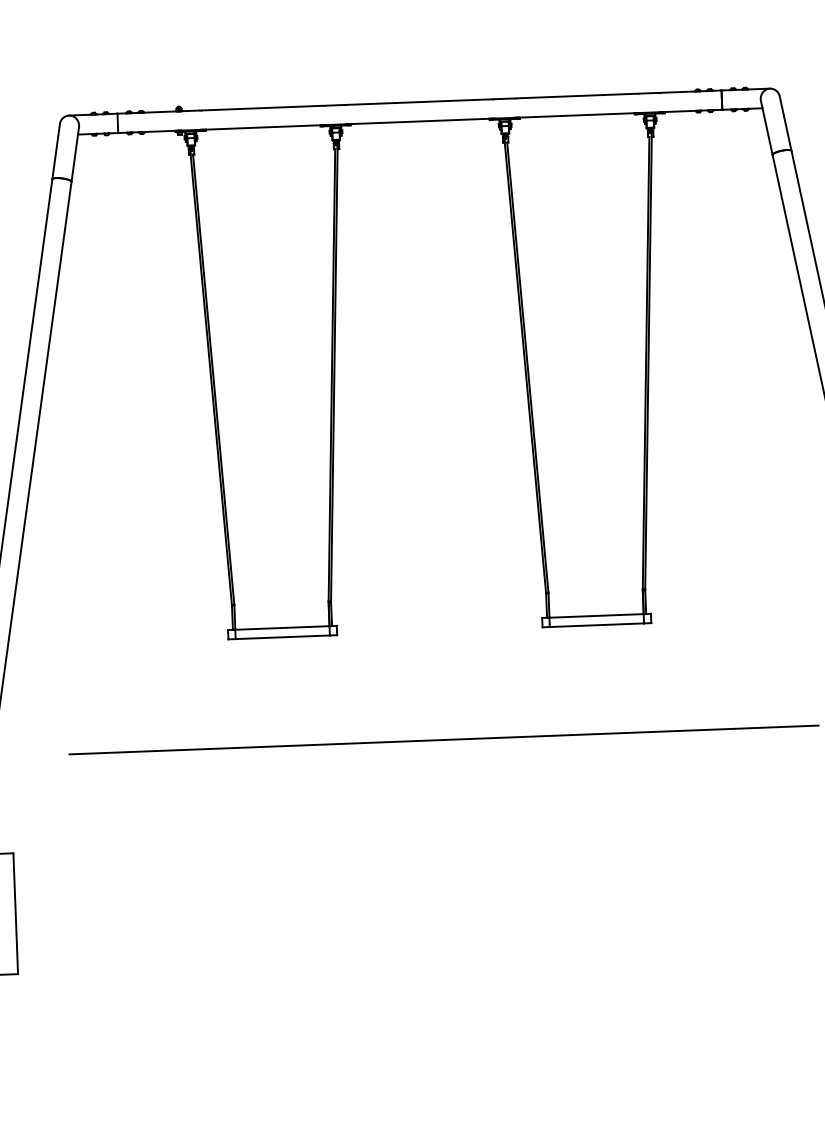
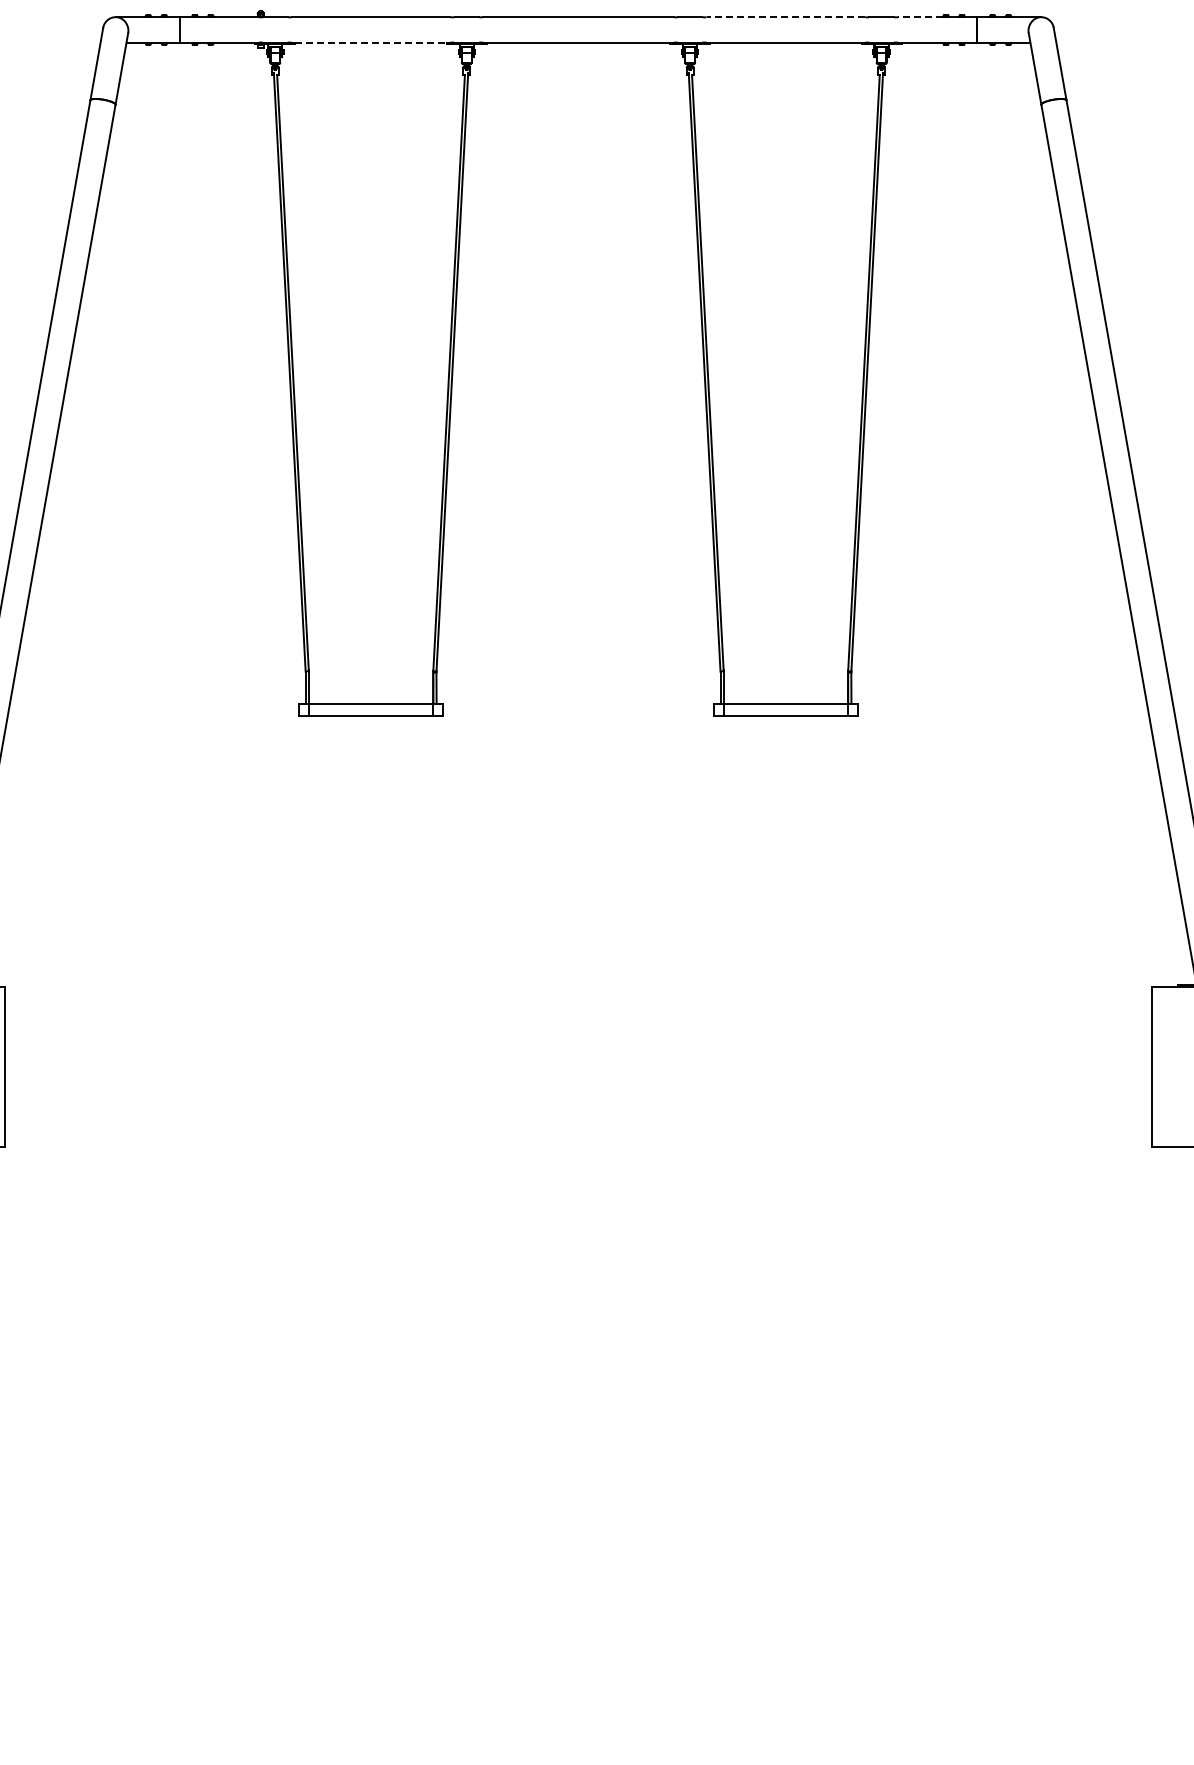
line: (677, 92) -> (919, 17), solid -> dashed
line: (576, 96) -> (785, 17), solid -> dashed
line: (263, 127) -> (371, 42), solid -> dashed
line: (444, 739) -> (578, 859), removed

